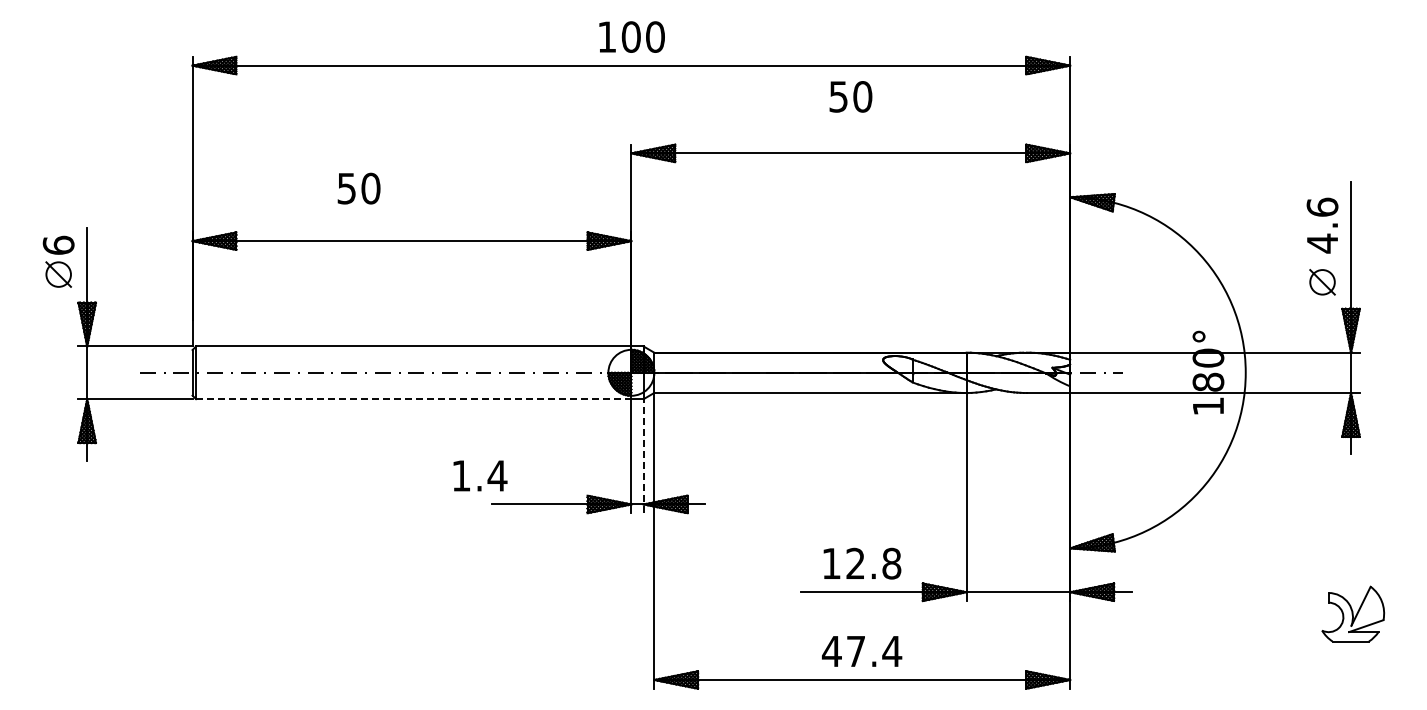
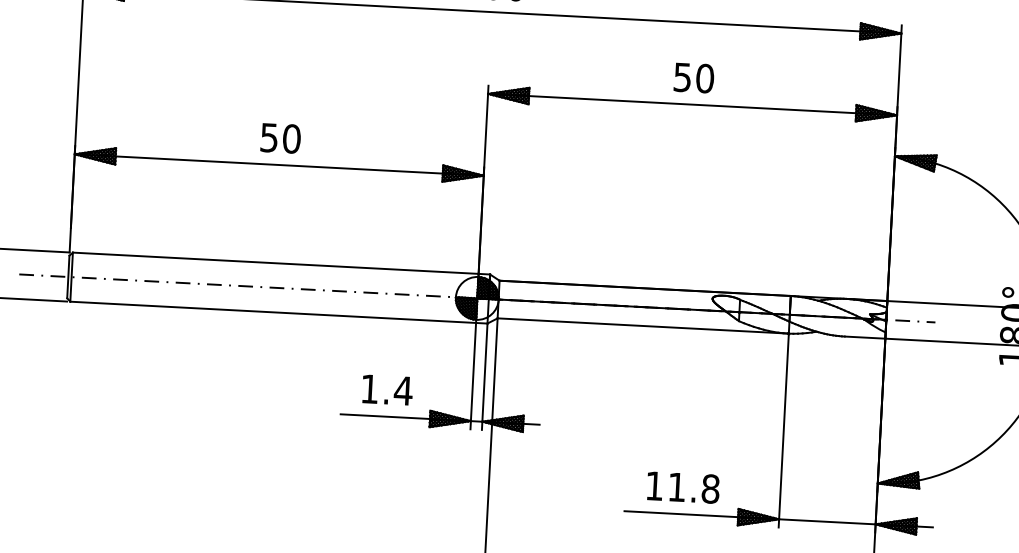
text: (850, 96) -> (693, 77), moved
text: (358, 188) -> (280, 138), moved
line: (413, 399) -> (272, 312), dashed -> solid
line: (643, 455) -> (484, 376), dashed -> solid
text: (480, 475) -> (387, 389), moved
text: (855, 562) -> (676, 486), 12.8 -> 11.8

